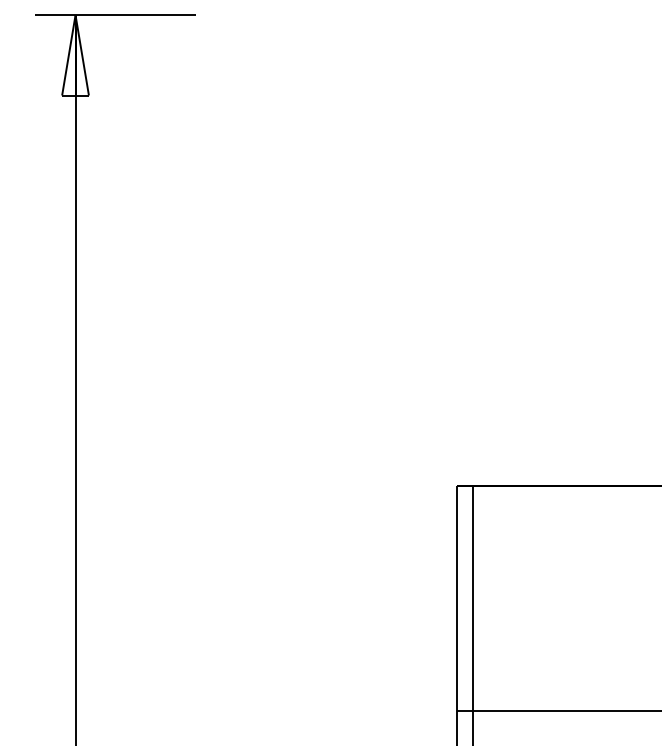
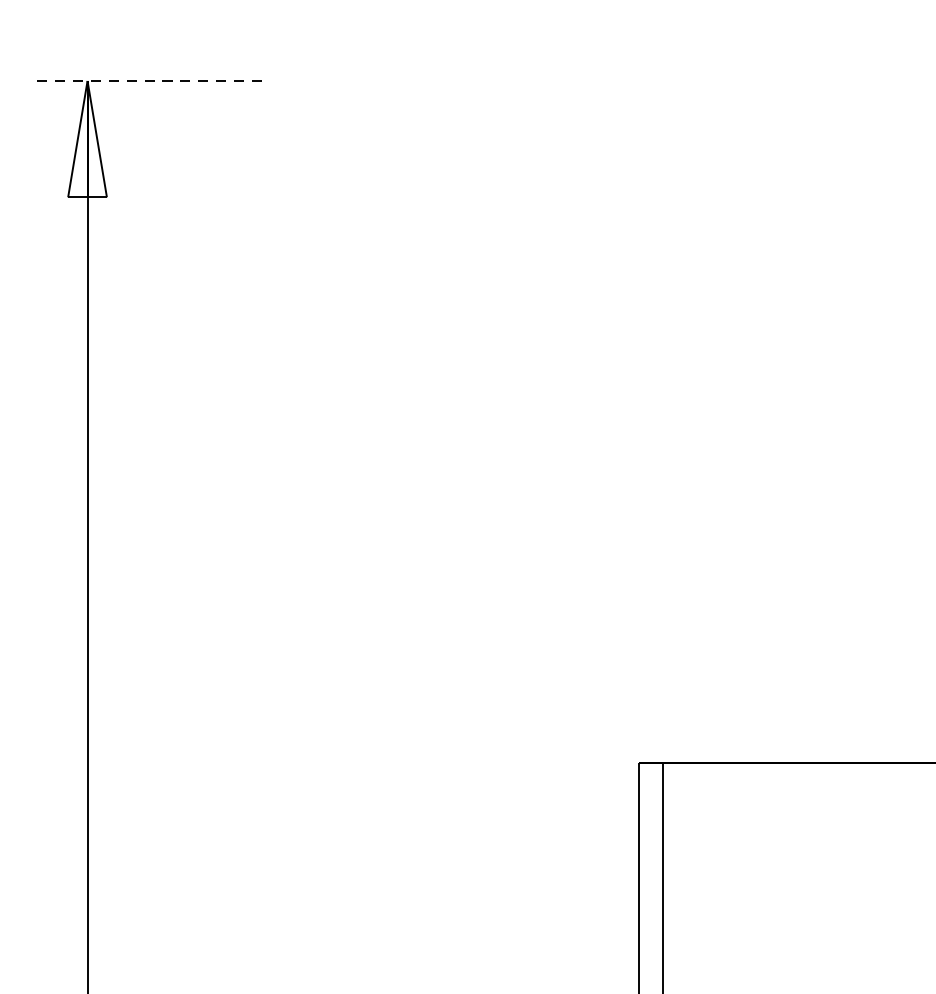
line: (115, 15) -> (145, 81), solid -> dashed

